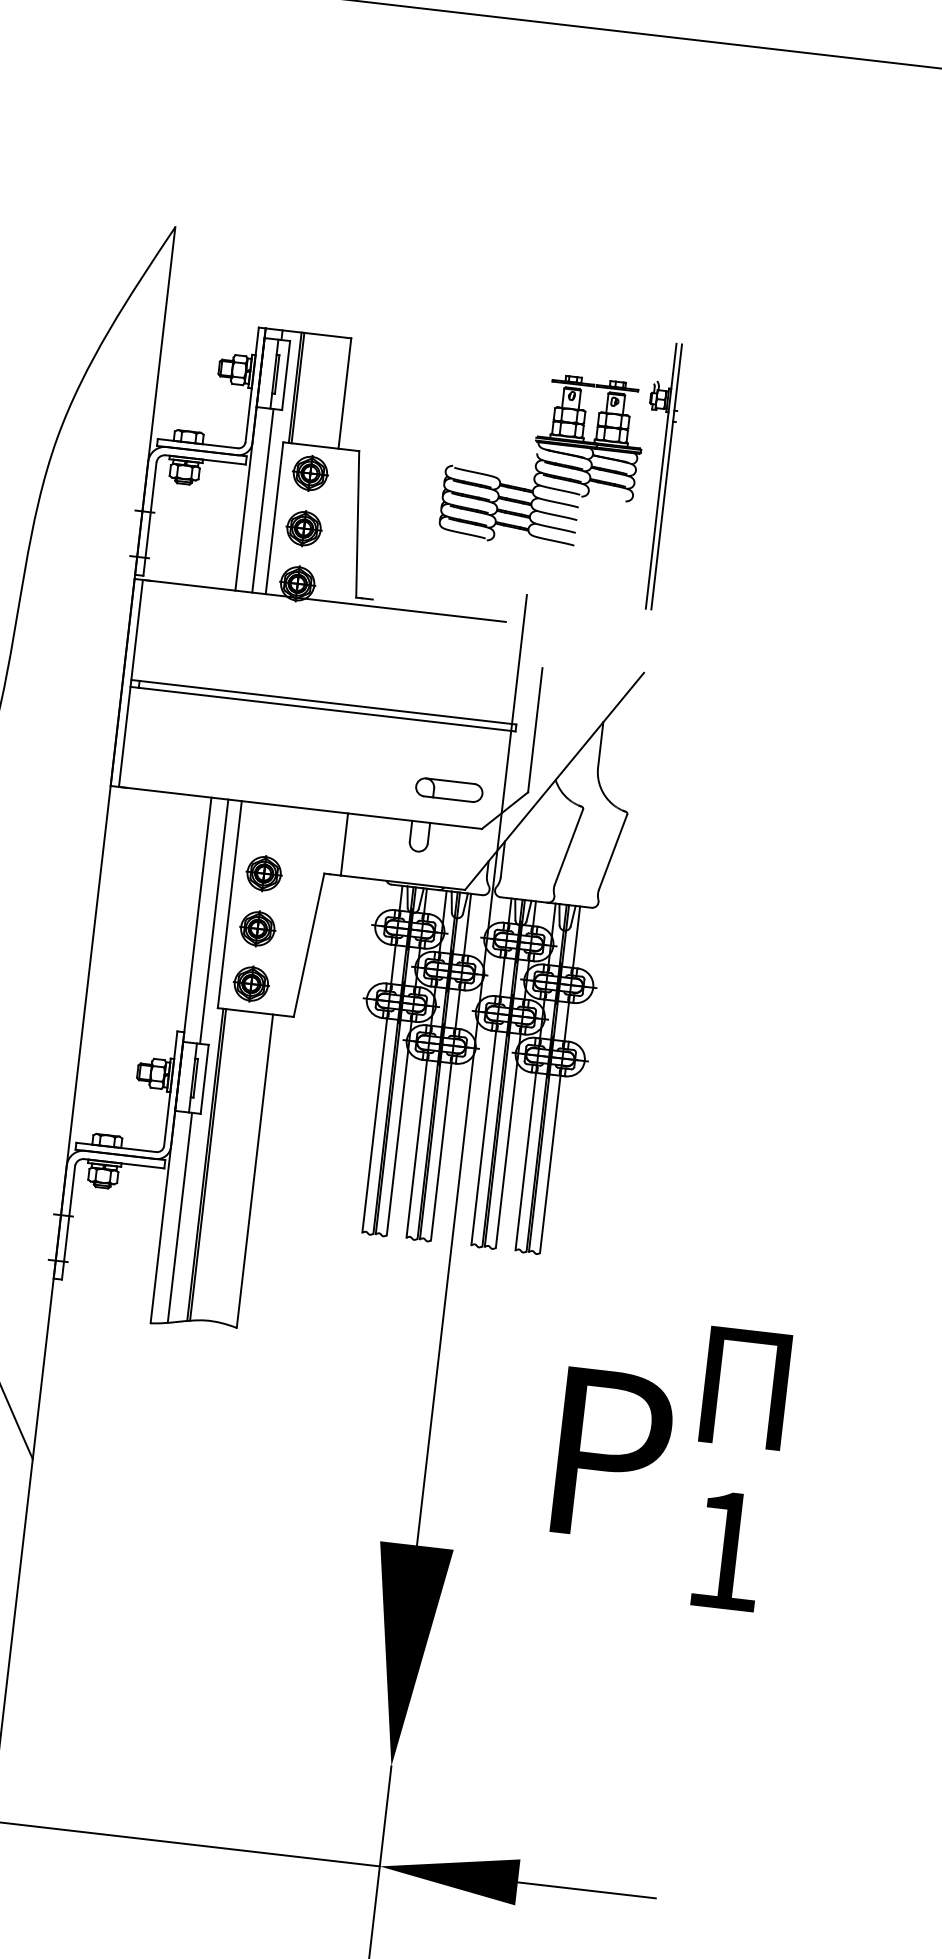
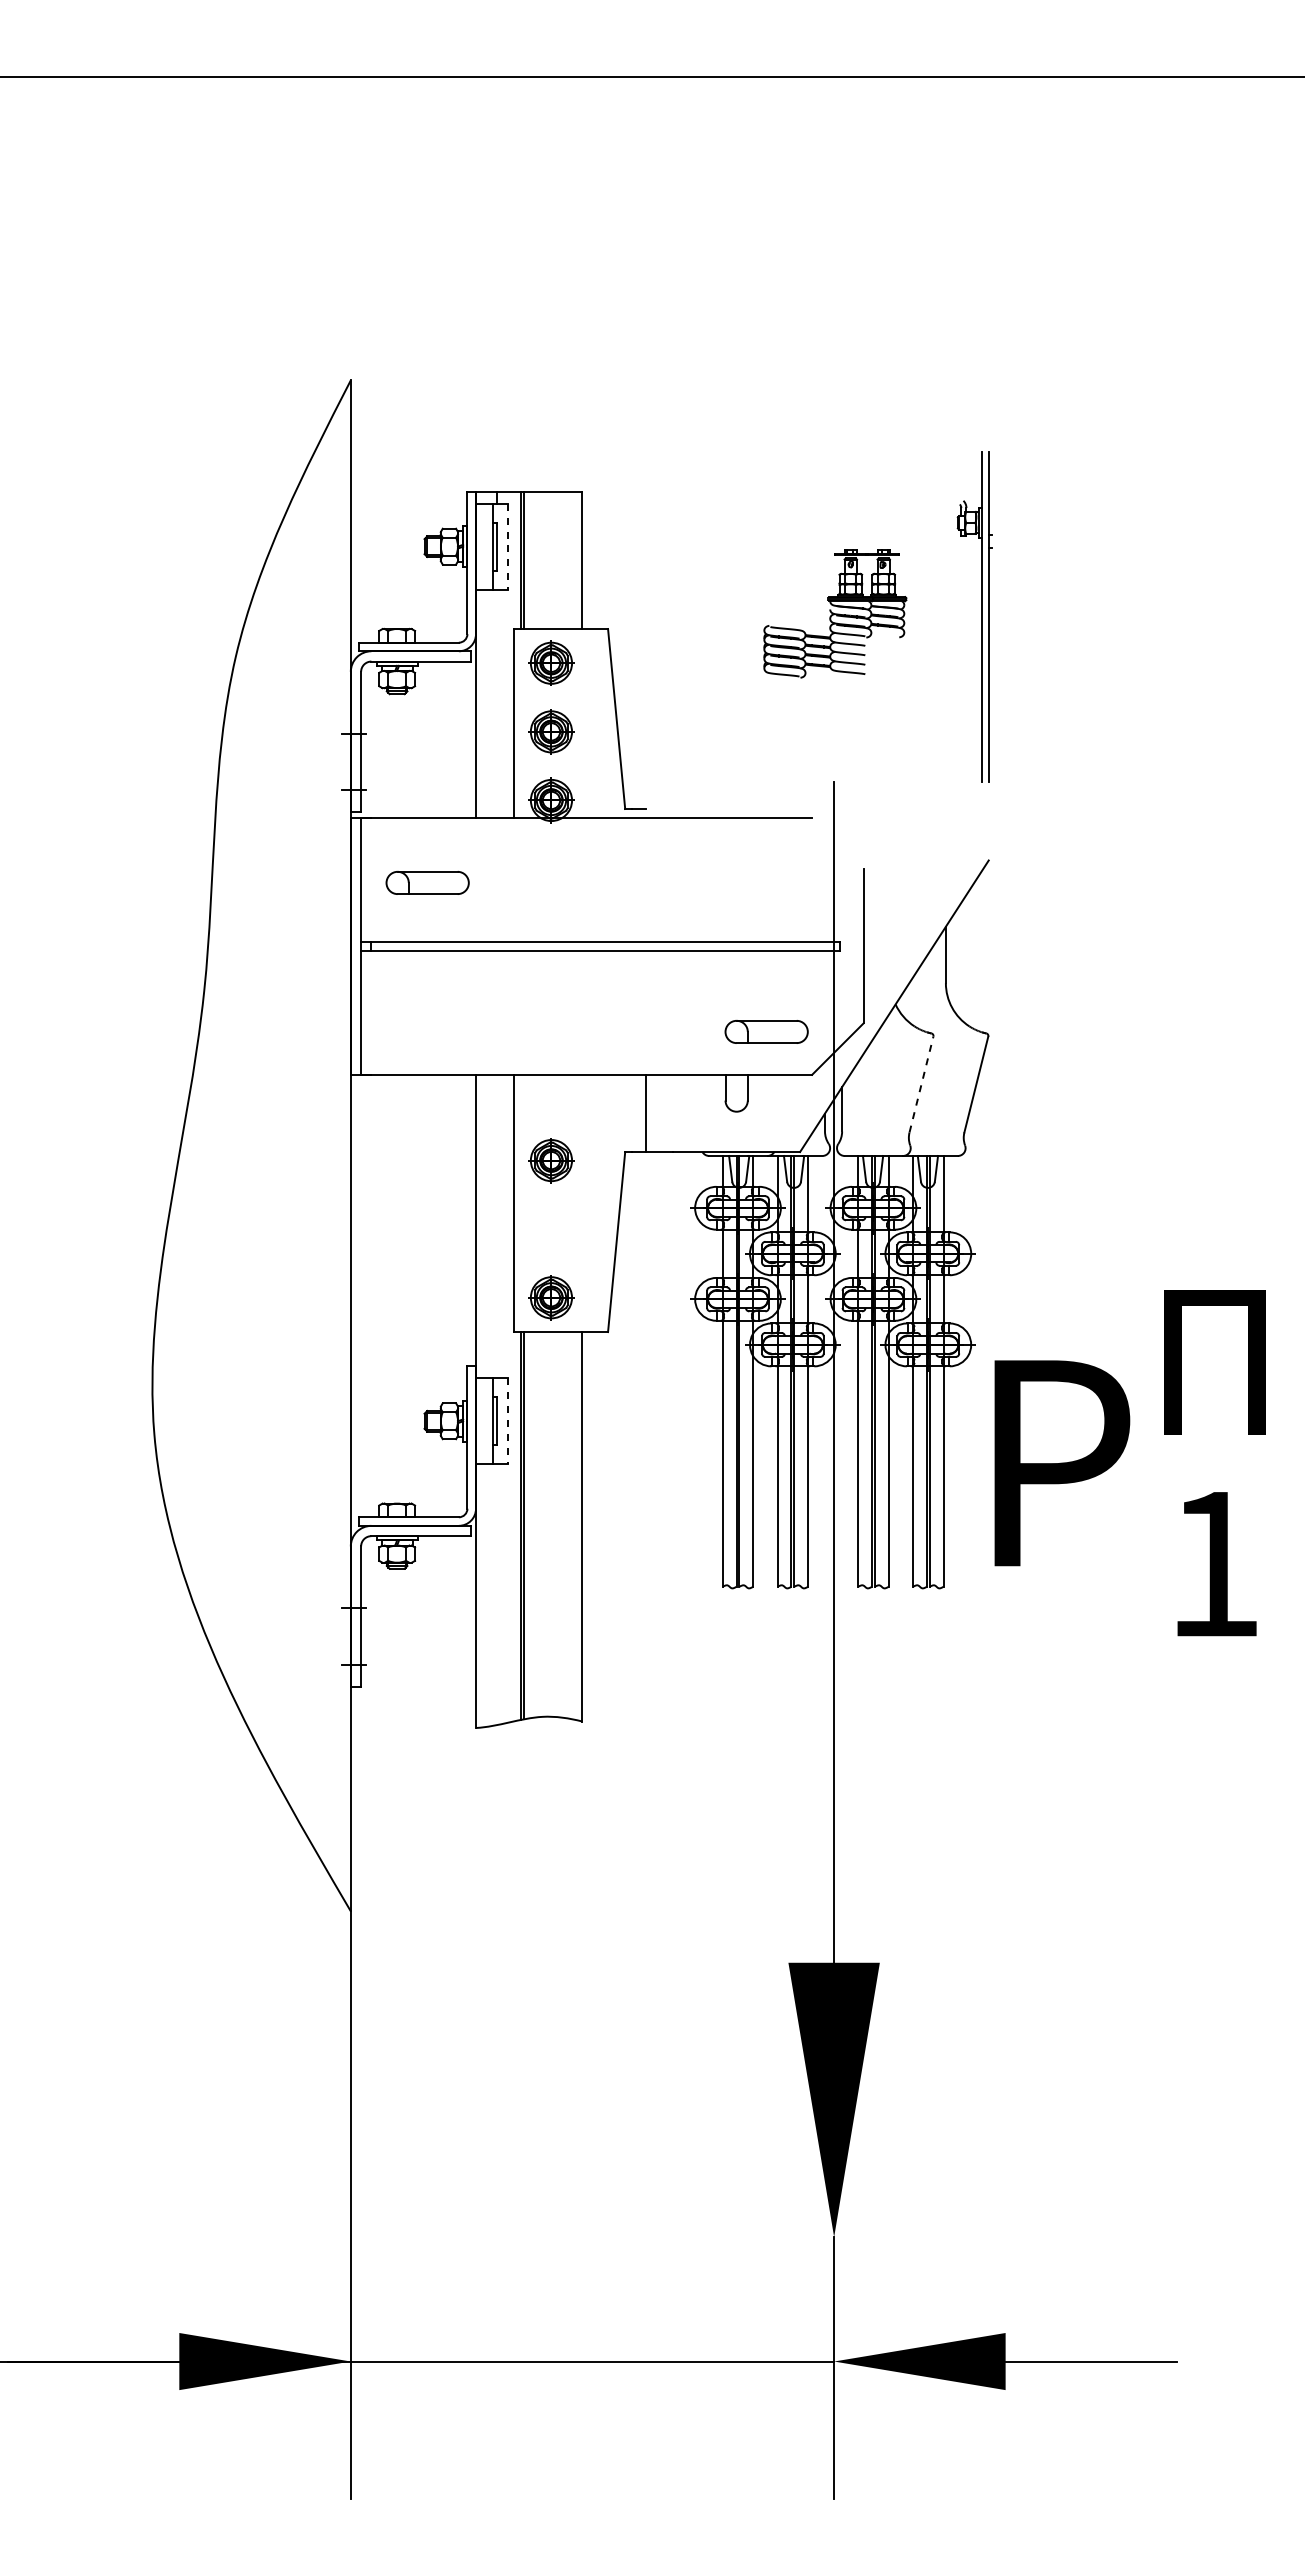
line: (285, 375) -> (507, 546), solid -> dashed
part: (543, 459) -> (835, 613), size x0.6
line: (263, 500) -> (497, 703), removed
part: (190, 638) -> (427, 882), added
line: (569, 846) -> (921, 1084), solid -> dashed
line: (214, 921) -> (497, 1226), removed
part: (257, 928) -> (551, 1228), removed
line: (204, 1079) -> (507, 1421), solid -> dashed
line: (180, 1217) -> (497, 1594), removed
text: (667, 1461) -> (1129, 1463), moved

